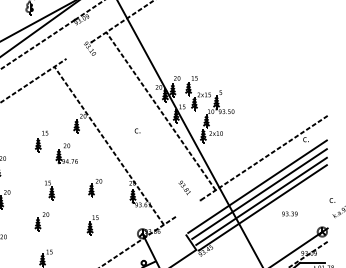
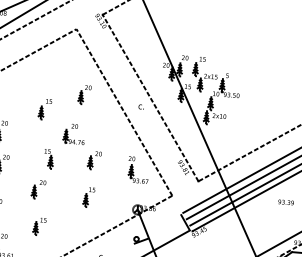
line: (160, 111) -> (150, 98), moved
line: (108, 145) -> (123, 112), moved
part: (66, 153) -> (73, 133), moved

